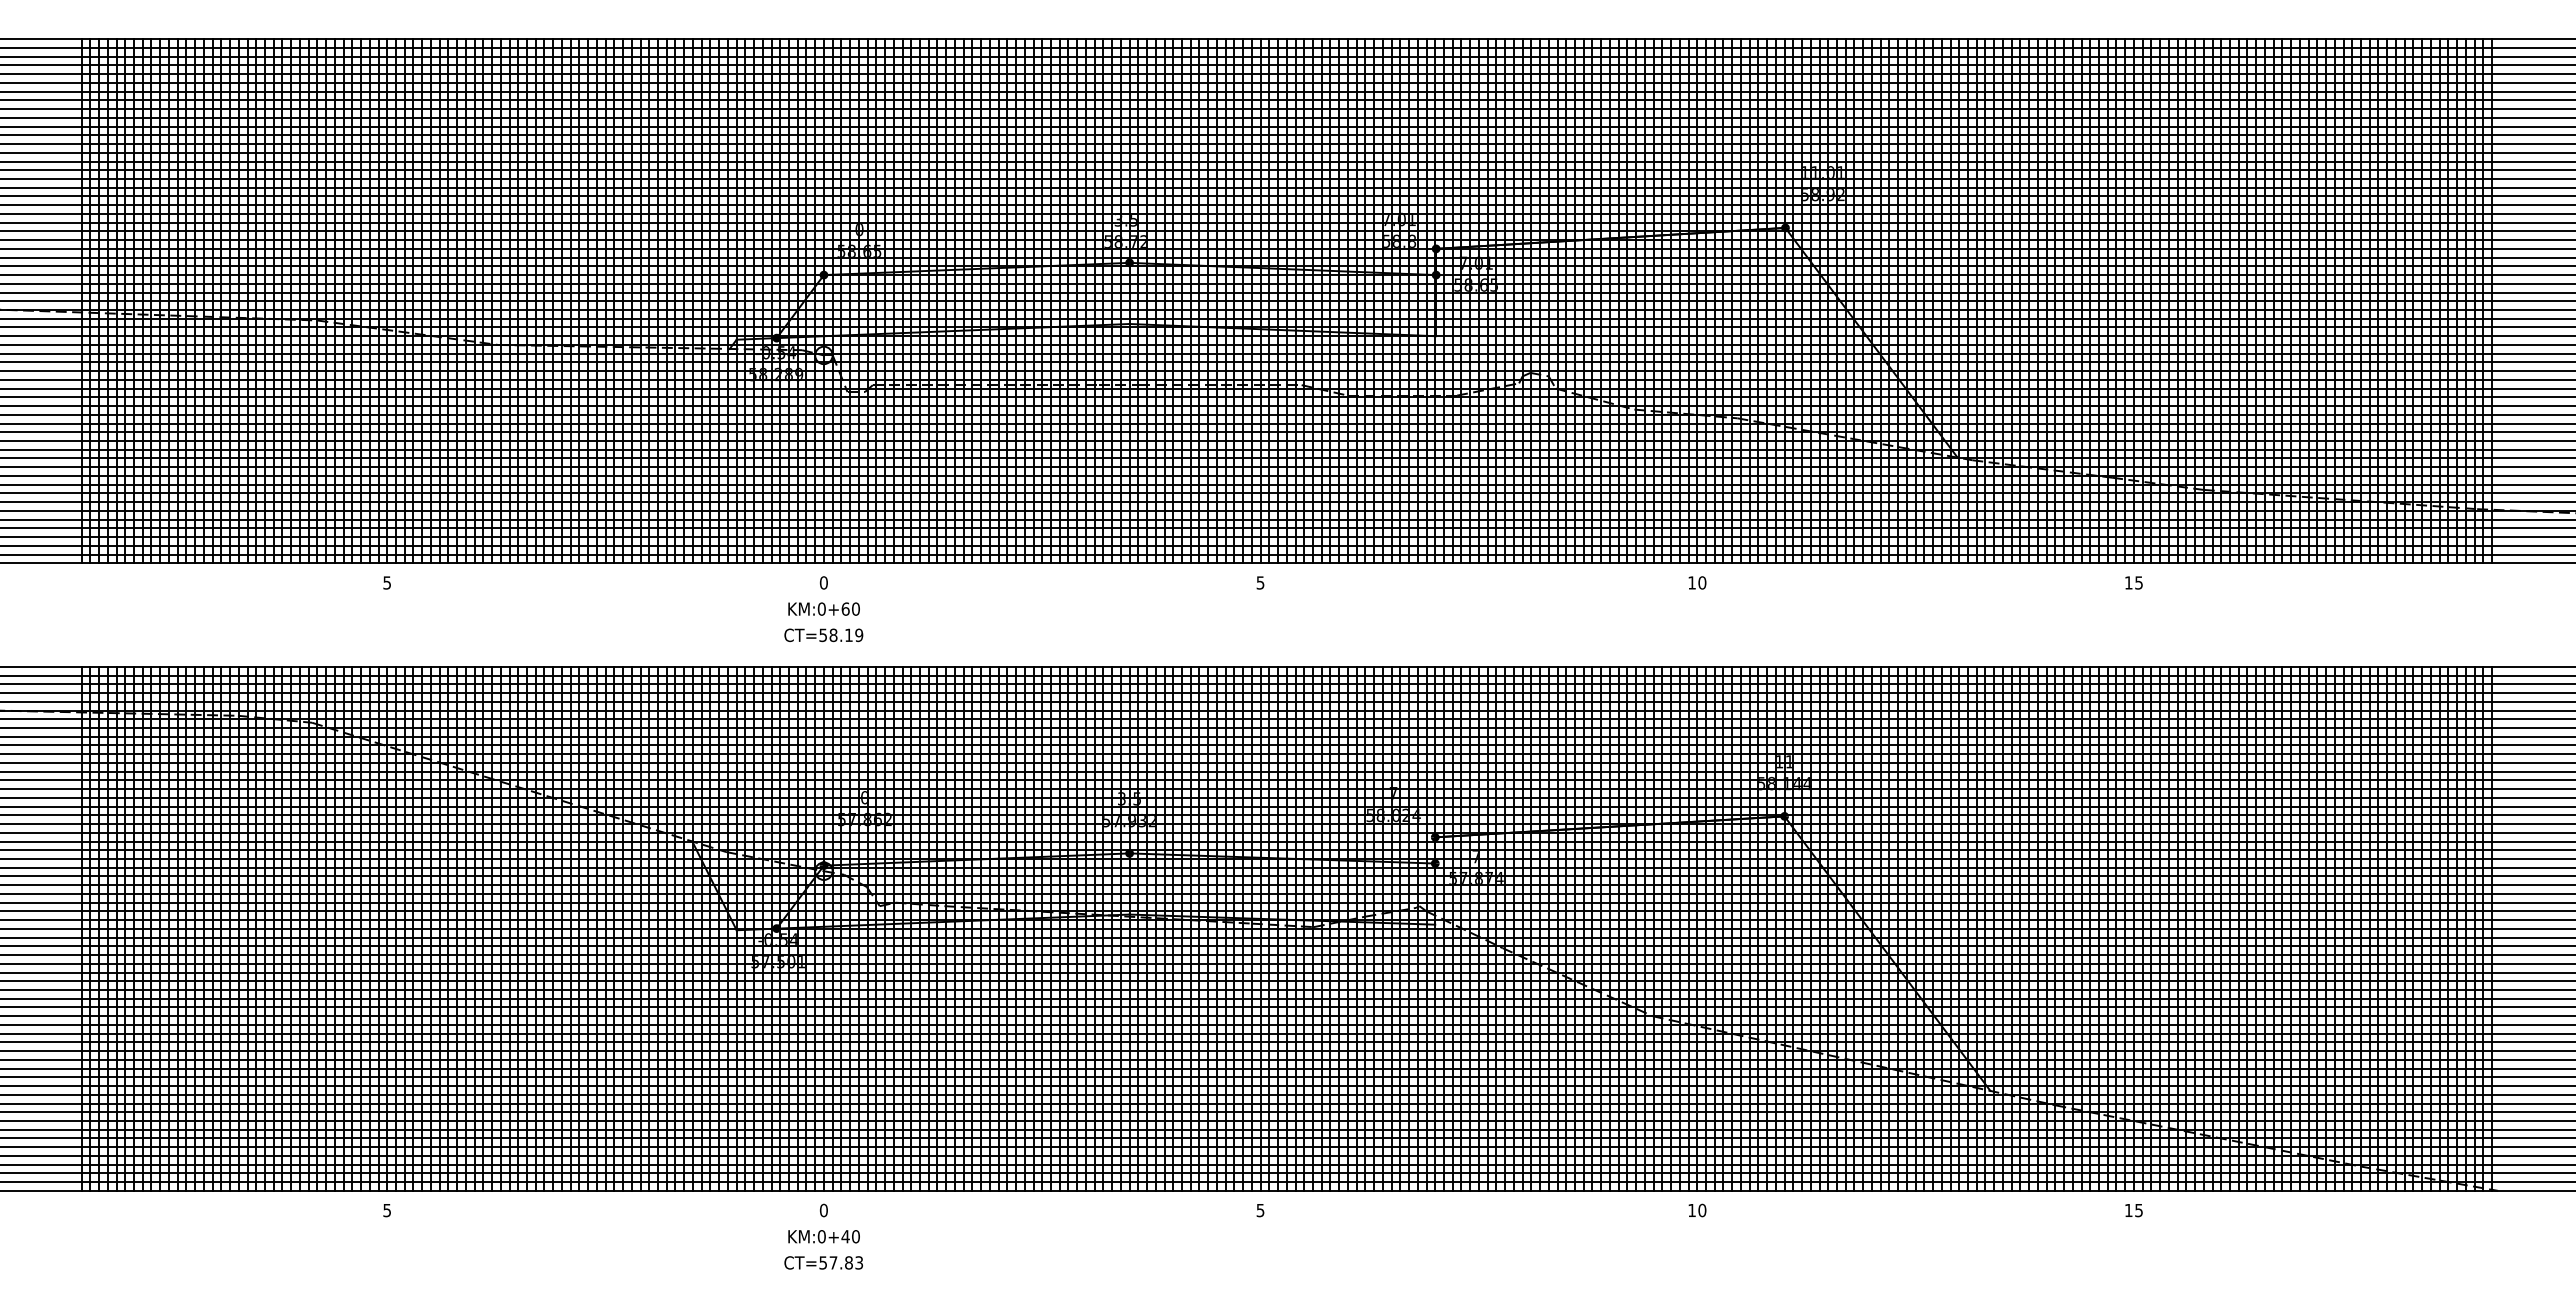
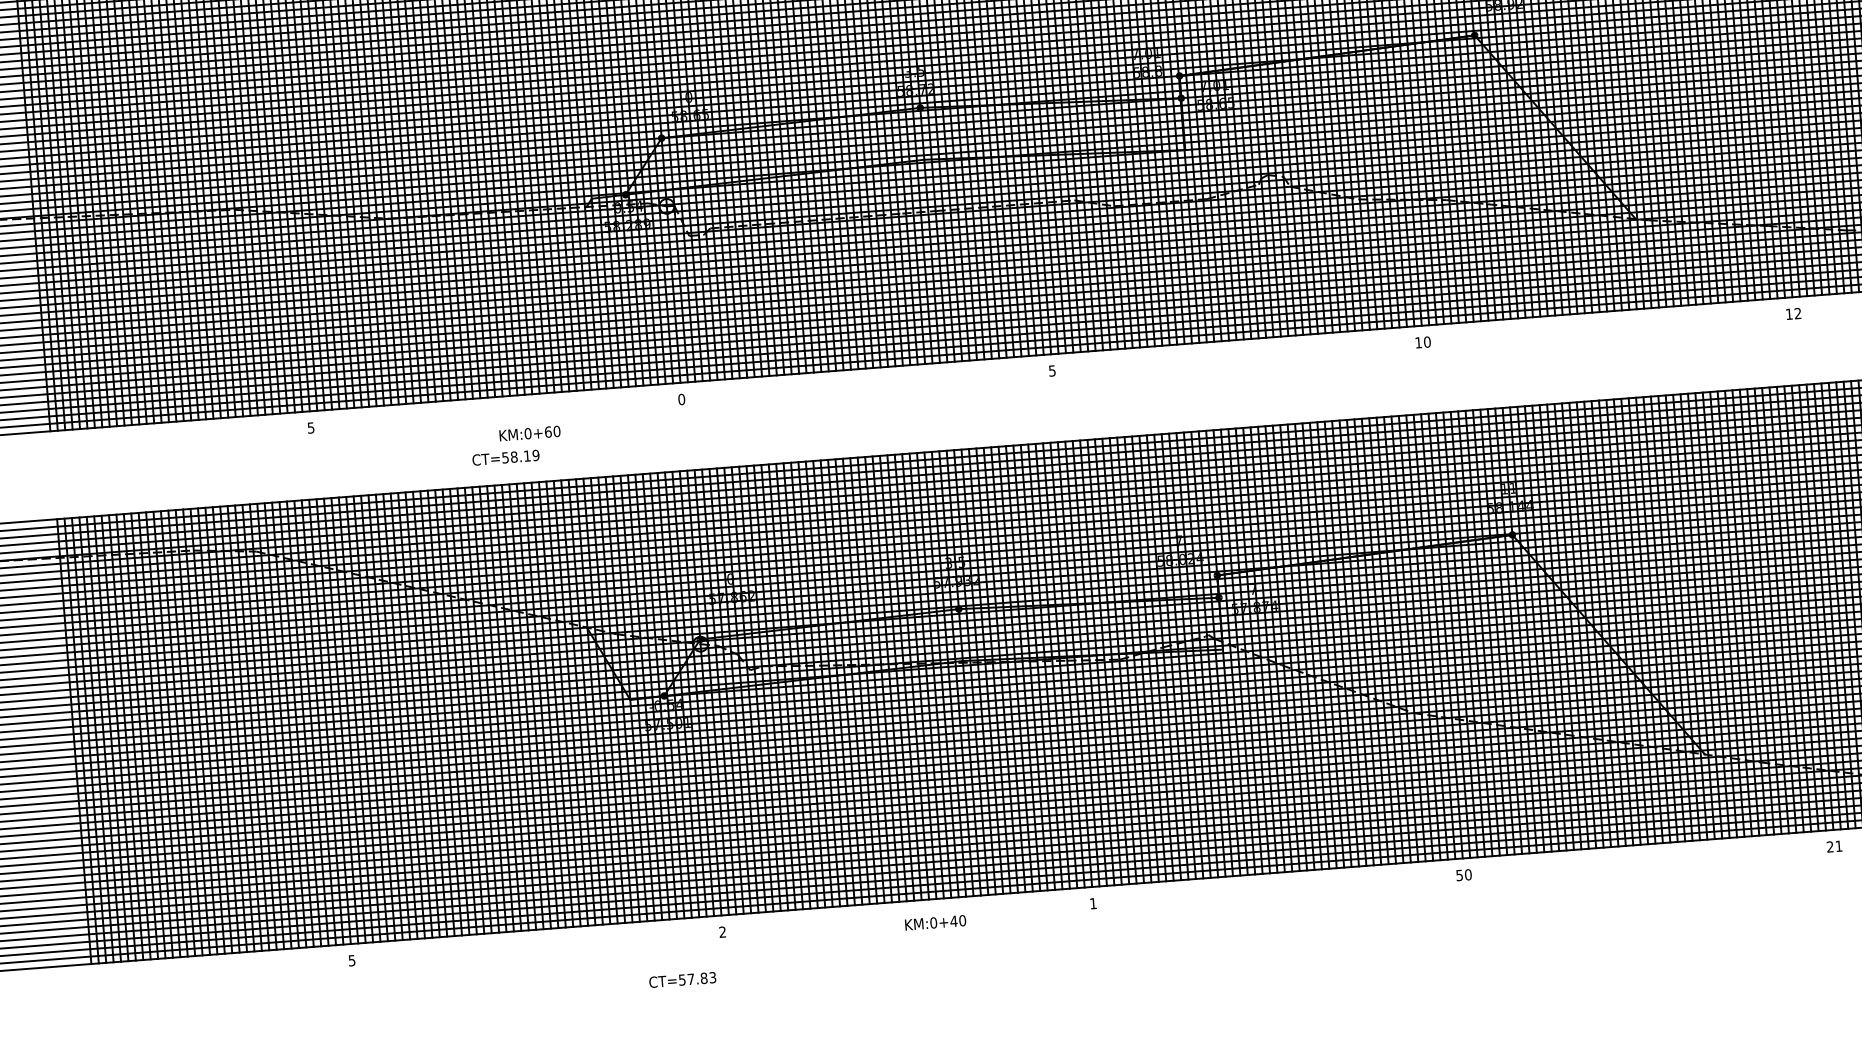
text: (2138, 582) -> (1797, 313), 15 -> 12
text: (823, 608) -> (529, 433), moved
text: (823, 635) -> (505, 457), moved
text: (823, 1210) -> (722, 932), 0 -> 2
text: (1260, 1210) -> (1093, 903), 5 -> 1
text: (1691, 1210) -> (1459, 875), 10 -> 50
text: (2133, 1210) -> (1834, 846), 15 -> 21
text: (823, 1236) -> (935, 922), moved
text: (823, 1262) -> (682, 979), moved

